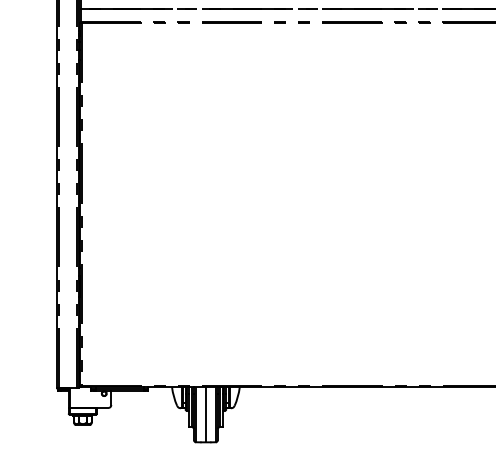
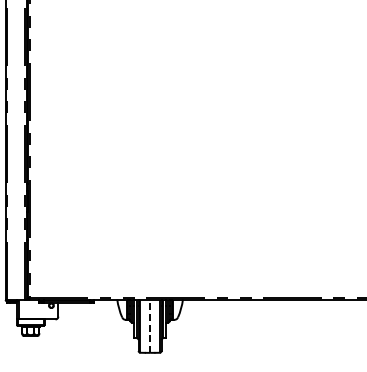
line: (205, 414) -> (149, 325), solid -> dashed

